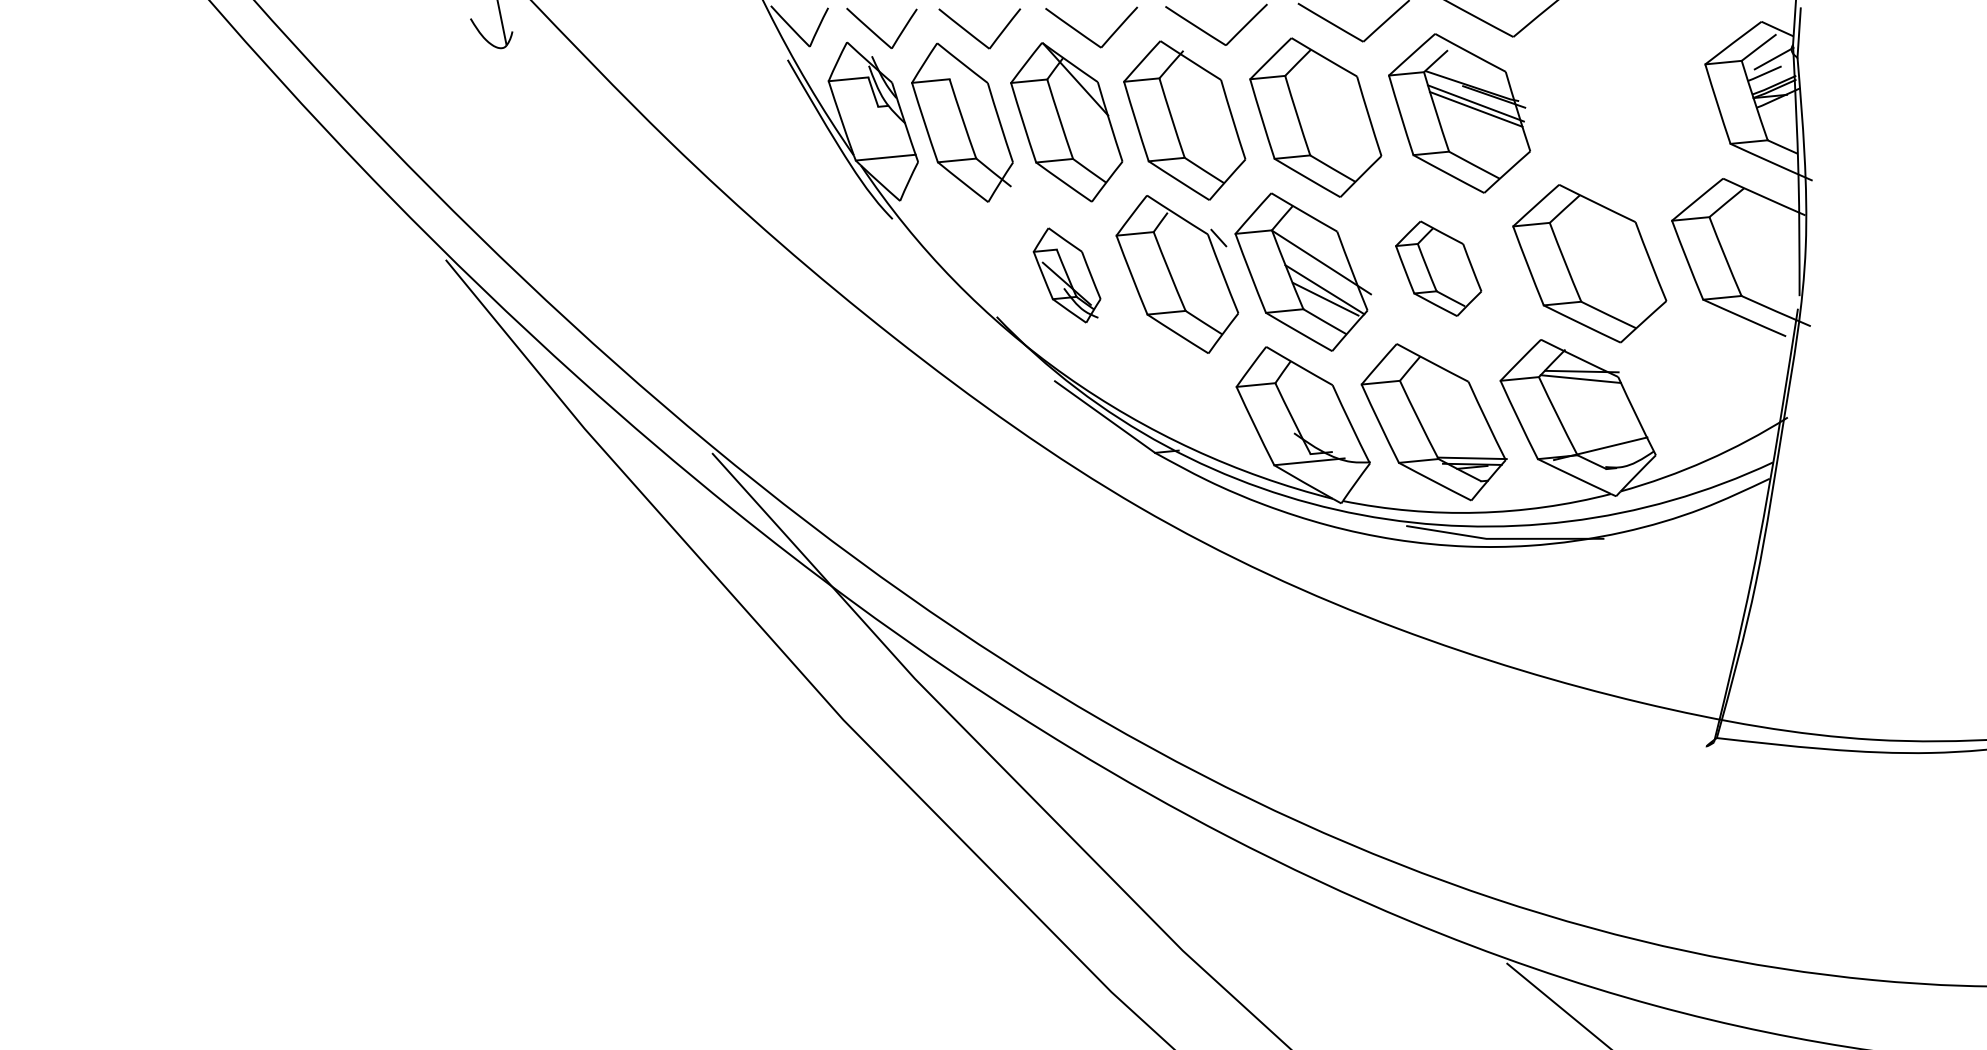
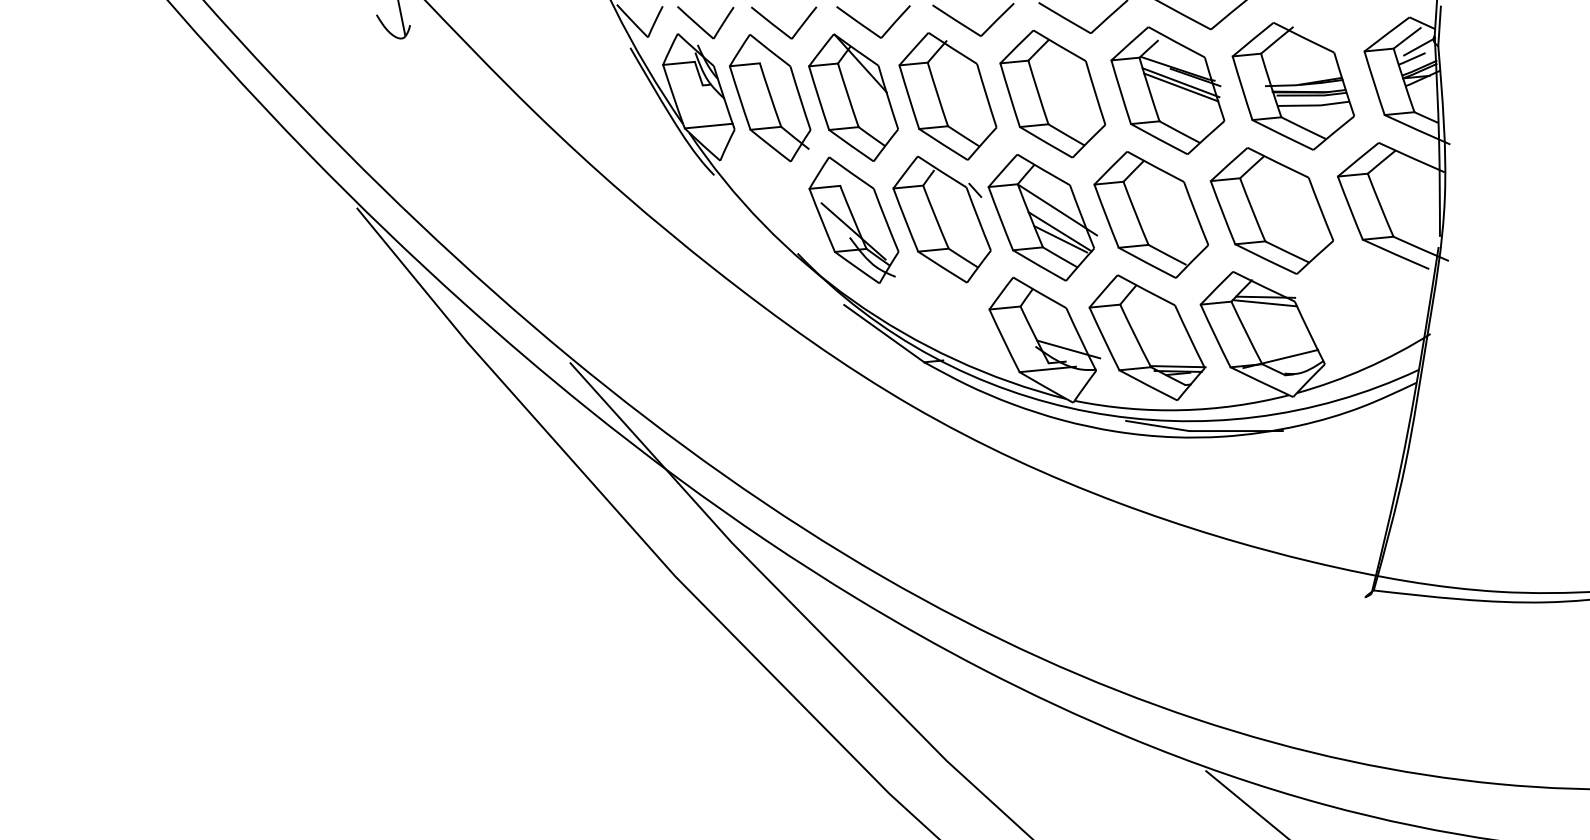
part: (1616, 107) -> (1293, 85), added
part: (1438, 268) -> (1151, 214), size x1.67
part: (1066, 275) -> (853, 220), size x1.67
line: (1335, 436) -> (1068, 349), added

